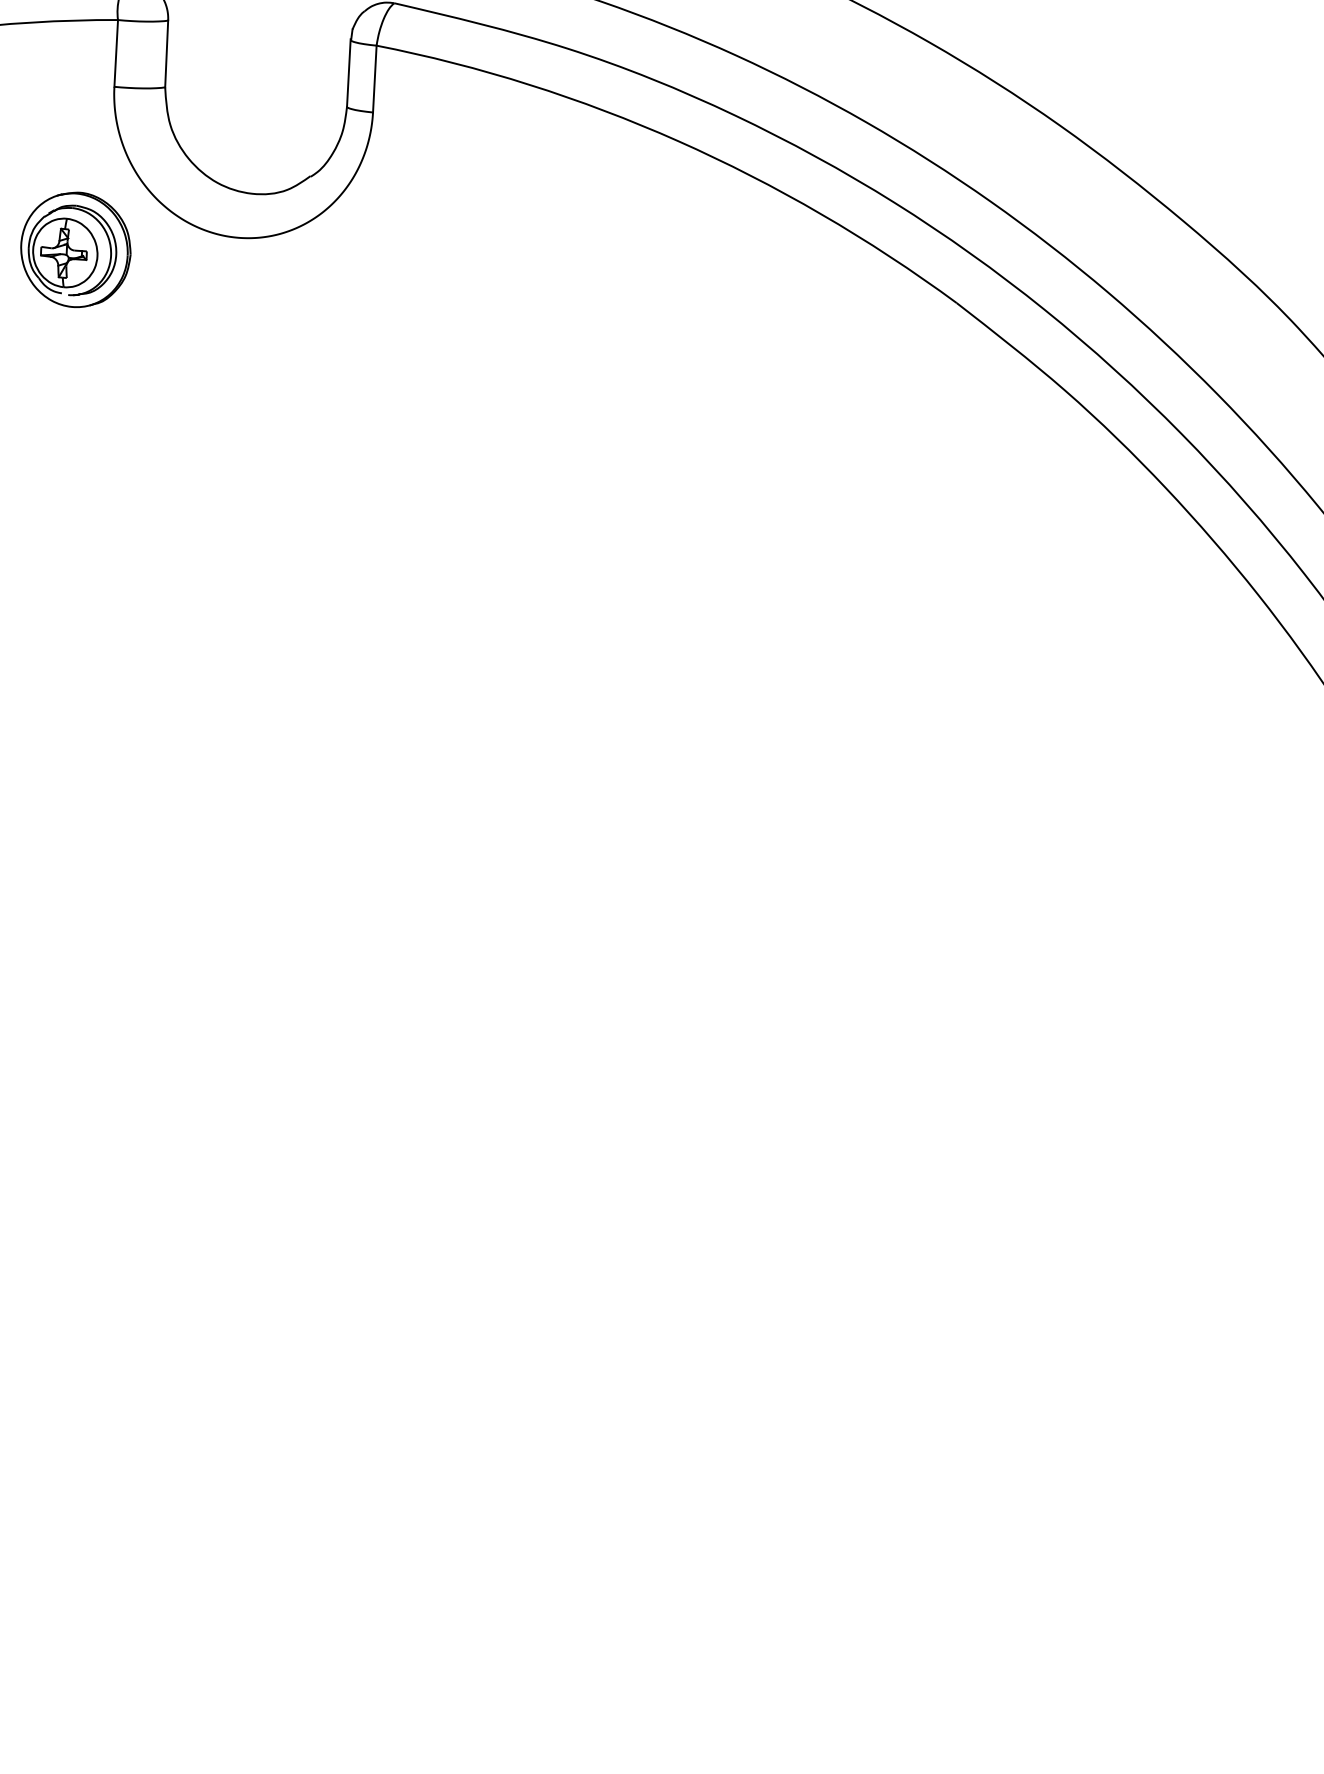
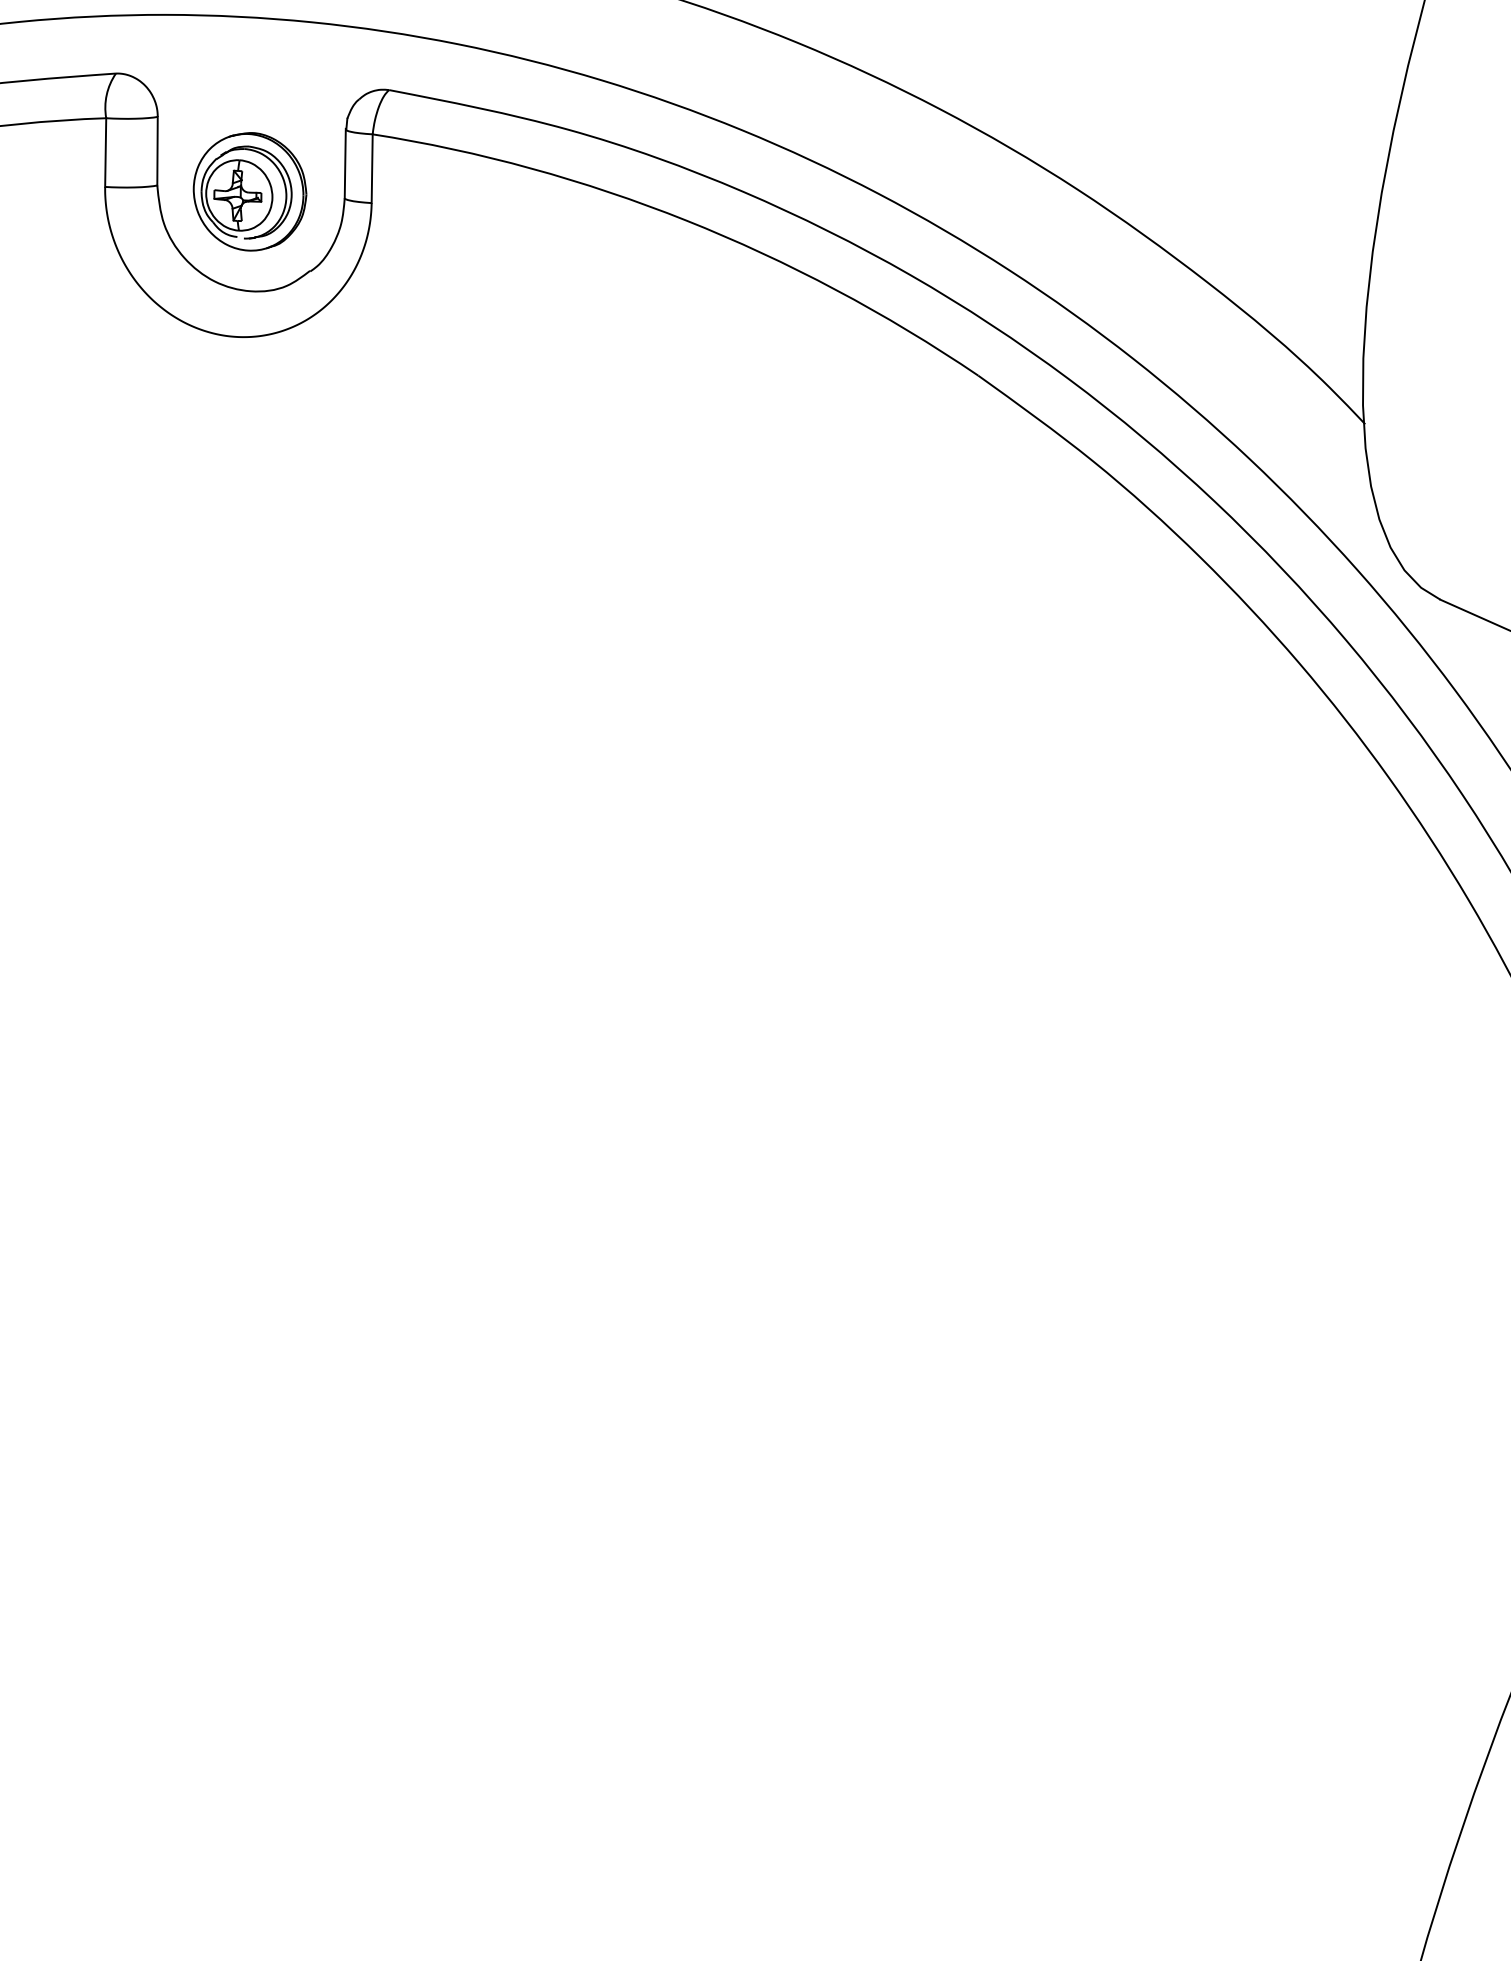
part: (75, 249) -> (249, 191), moved

